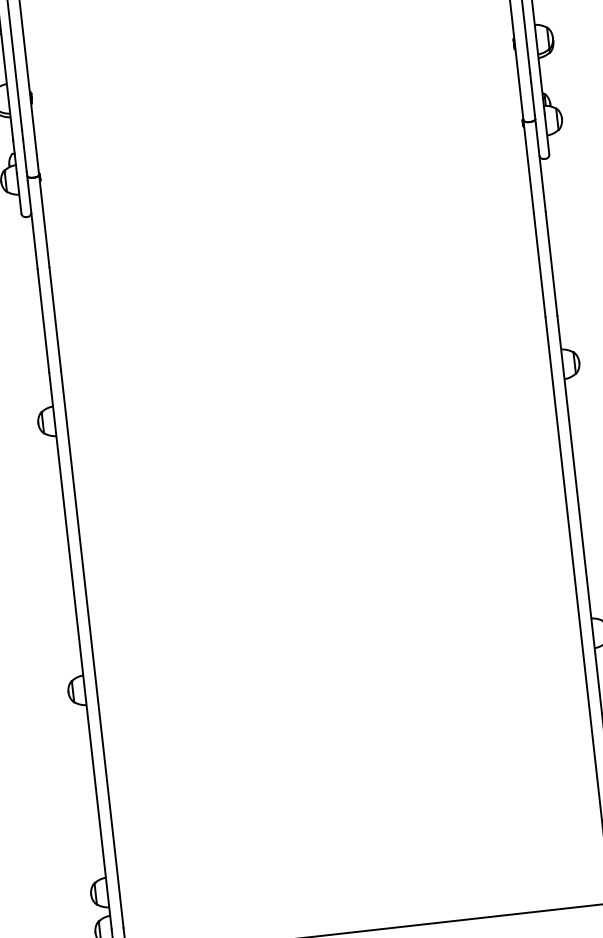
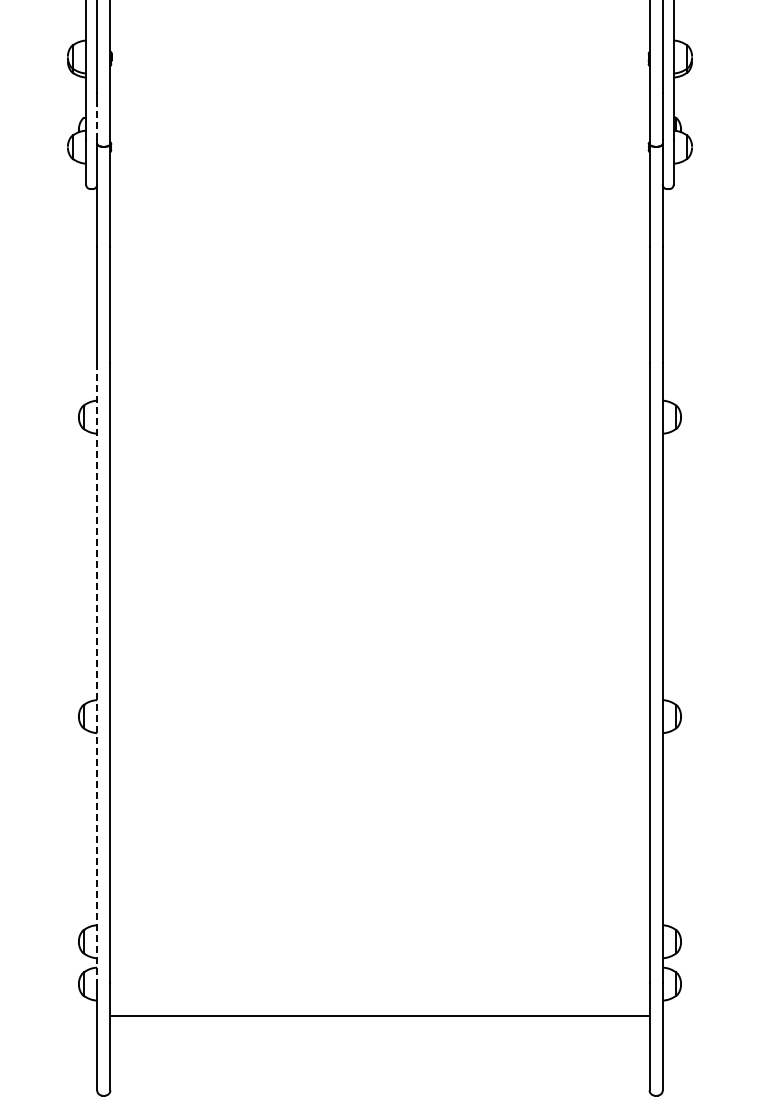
line: (25, 155) -> (97, 121), solid -> dashed
line: (80, 651) -> (97, 673), solid -> dashed

